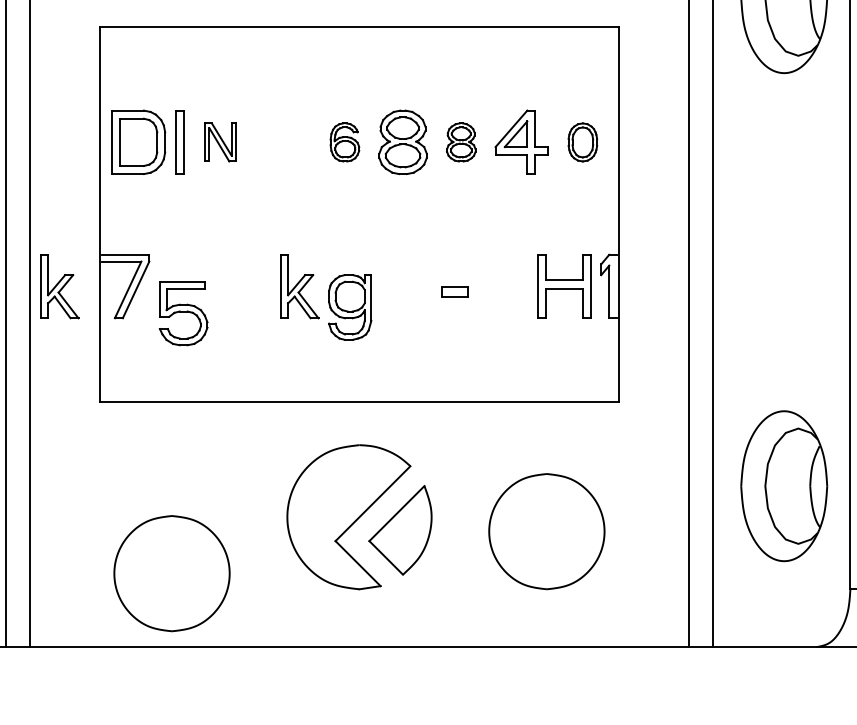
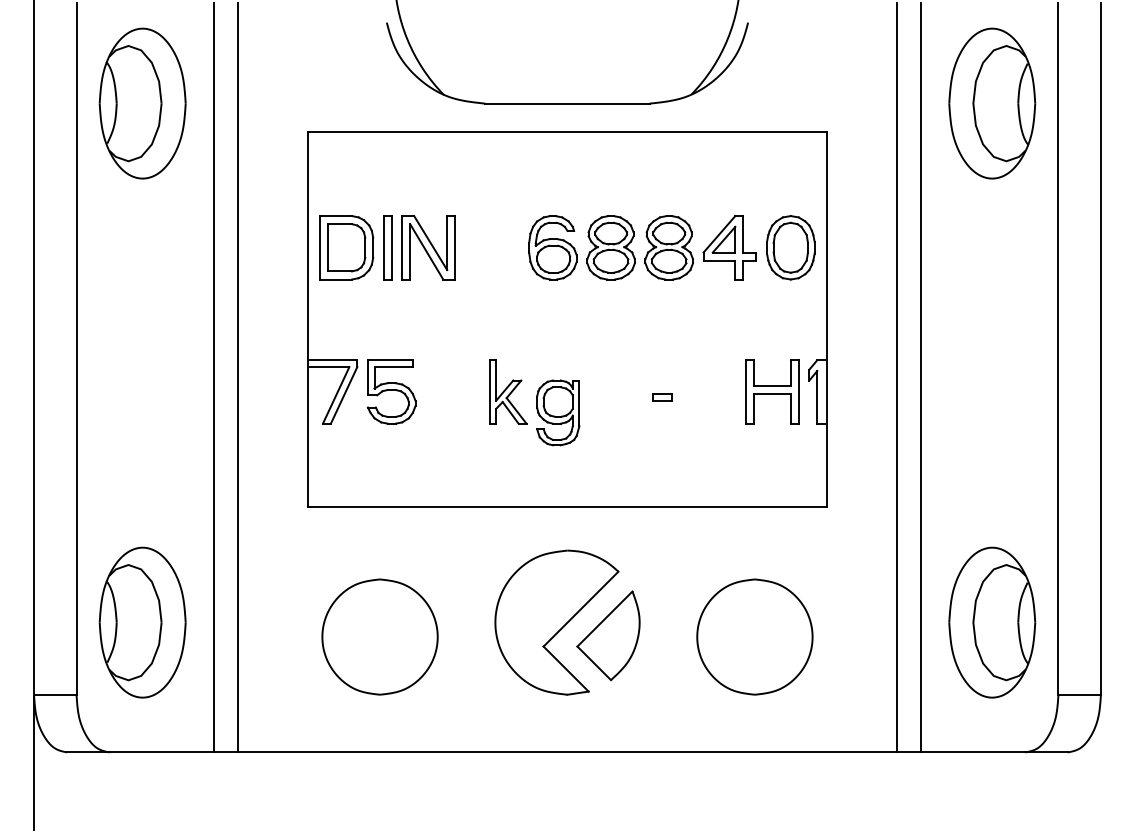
part: (220, 142) -> (428, 247), size x1.67
part: (344, 142) -> (552, 247), size x1.67
part: (461, 142) -> (669, 247), size x1.67
part: (582, 142) -> (790, 247), size x1.67
part: (60, 286) -> (268, 391), removed
part: (454, 292) -> (662, 397), size x0.71
part: (183, 313) -> (391, 391), moved
part: (784, 486) -> (992, 622), moved
part: (171, 573) -> (379, 636), moved

